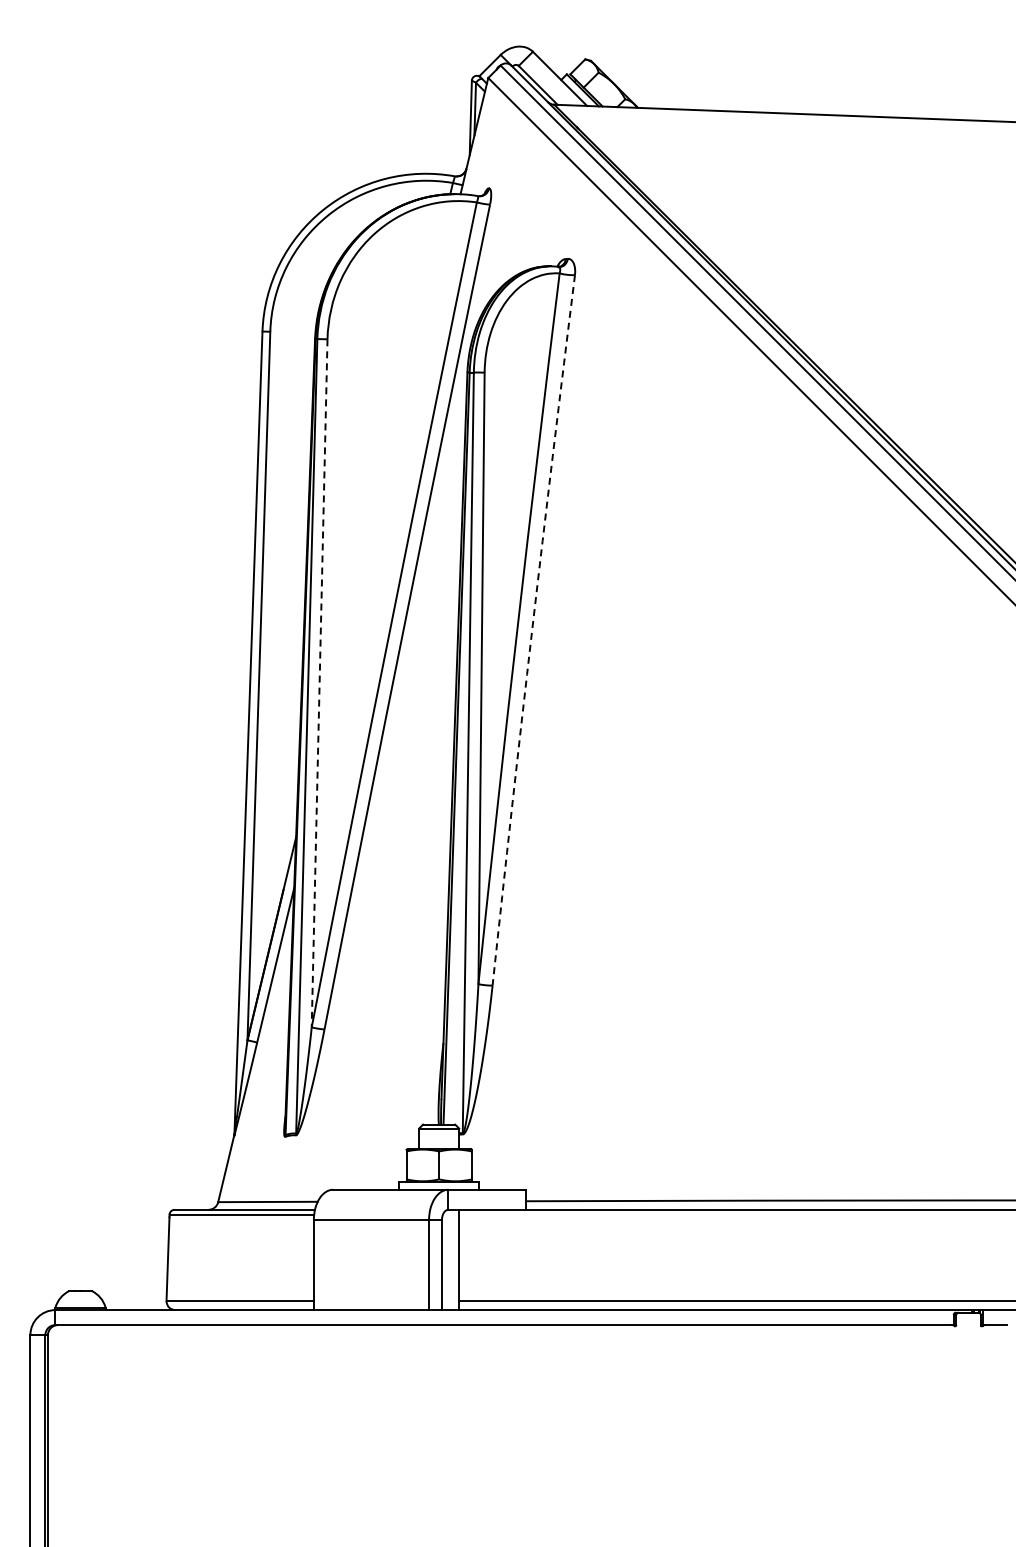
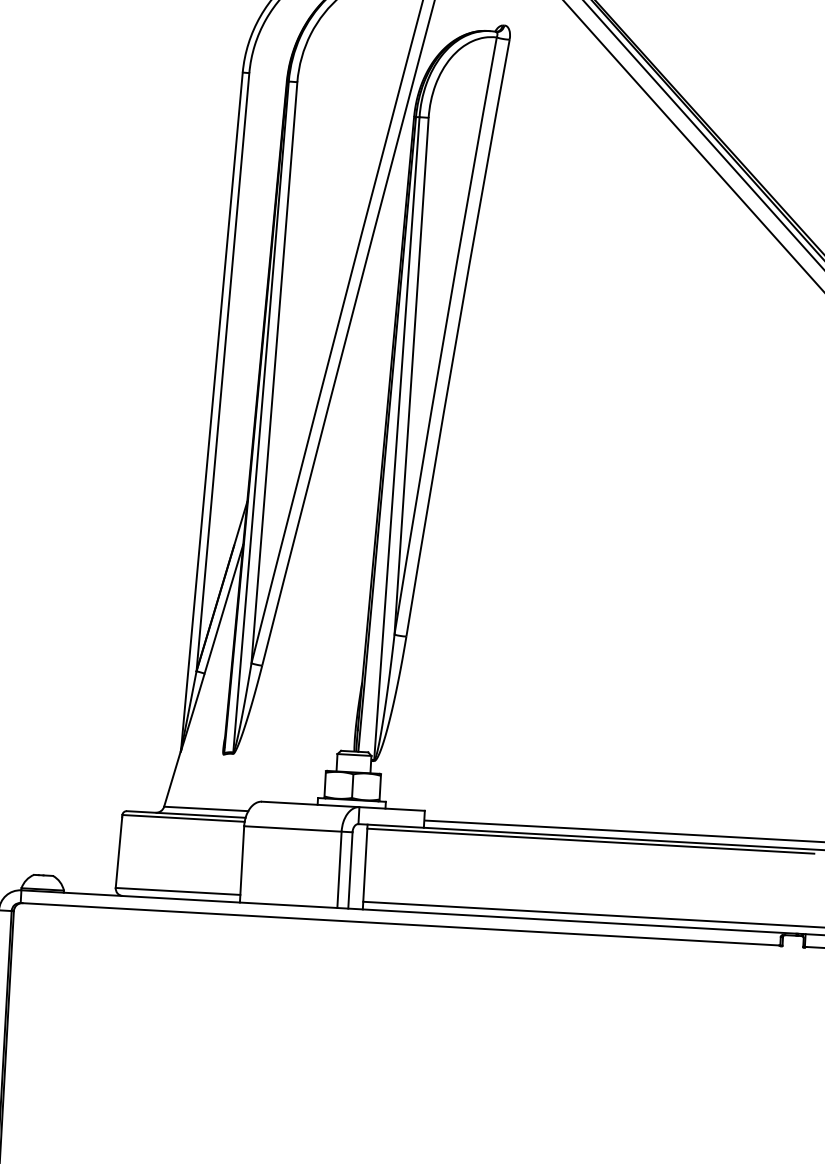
arc: (532, 630) -> (456, 338), dashed -> solid
line: (319, 683) -> (274, 372), dashed -> solid
line: (723, 1214) -> (590, 841), added

